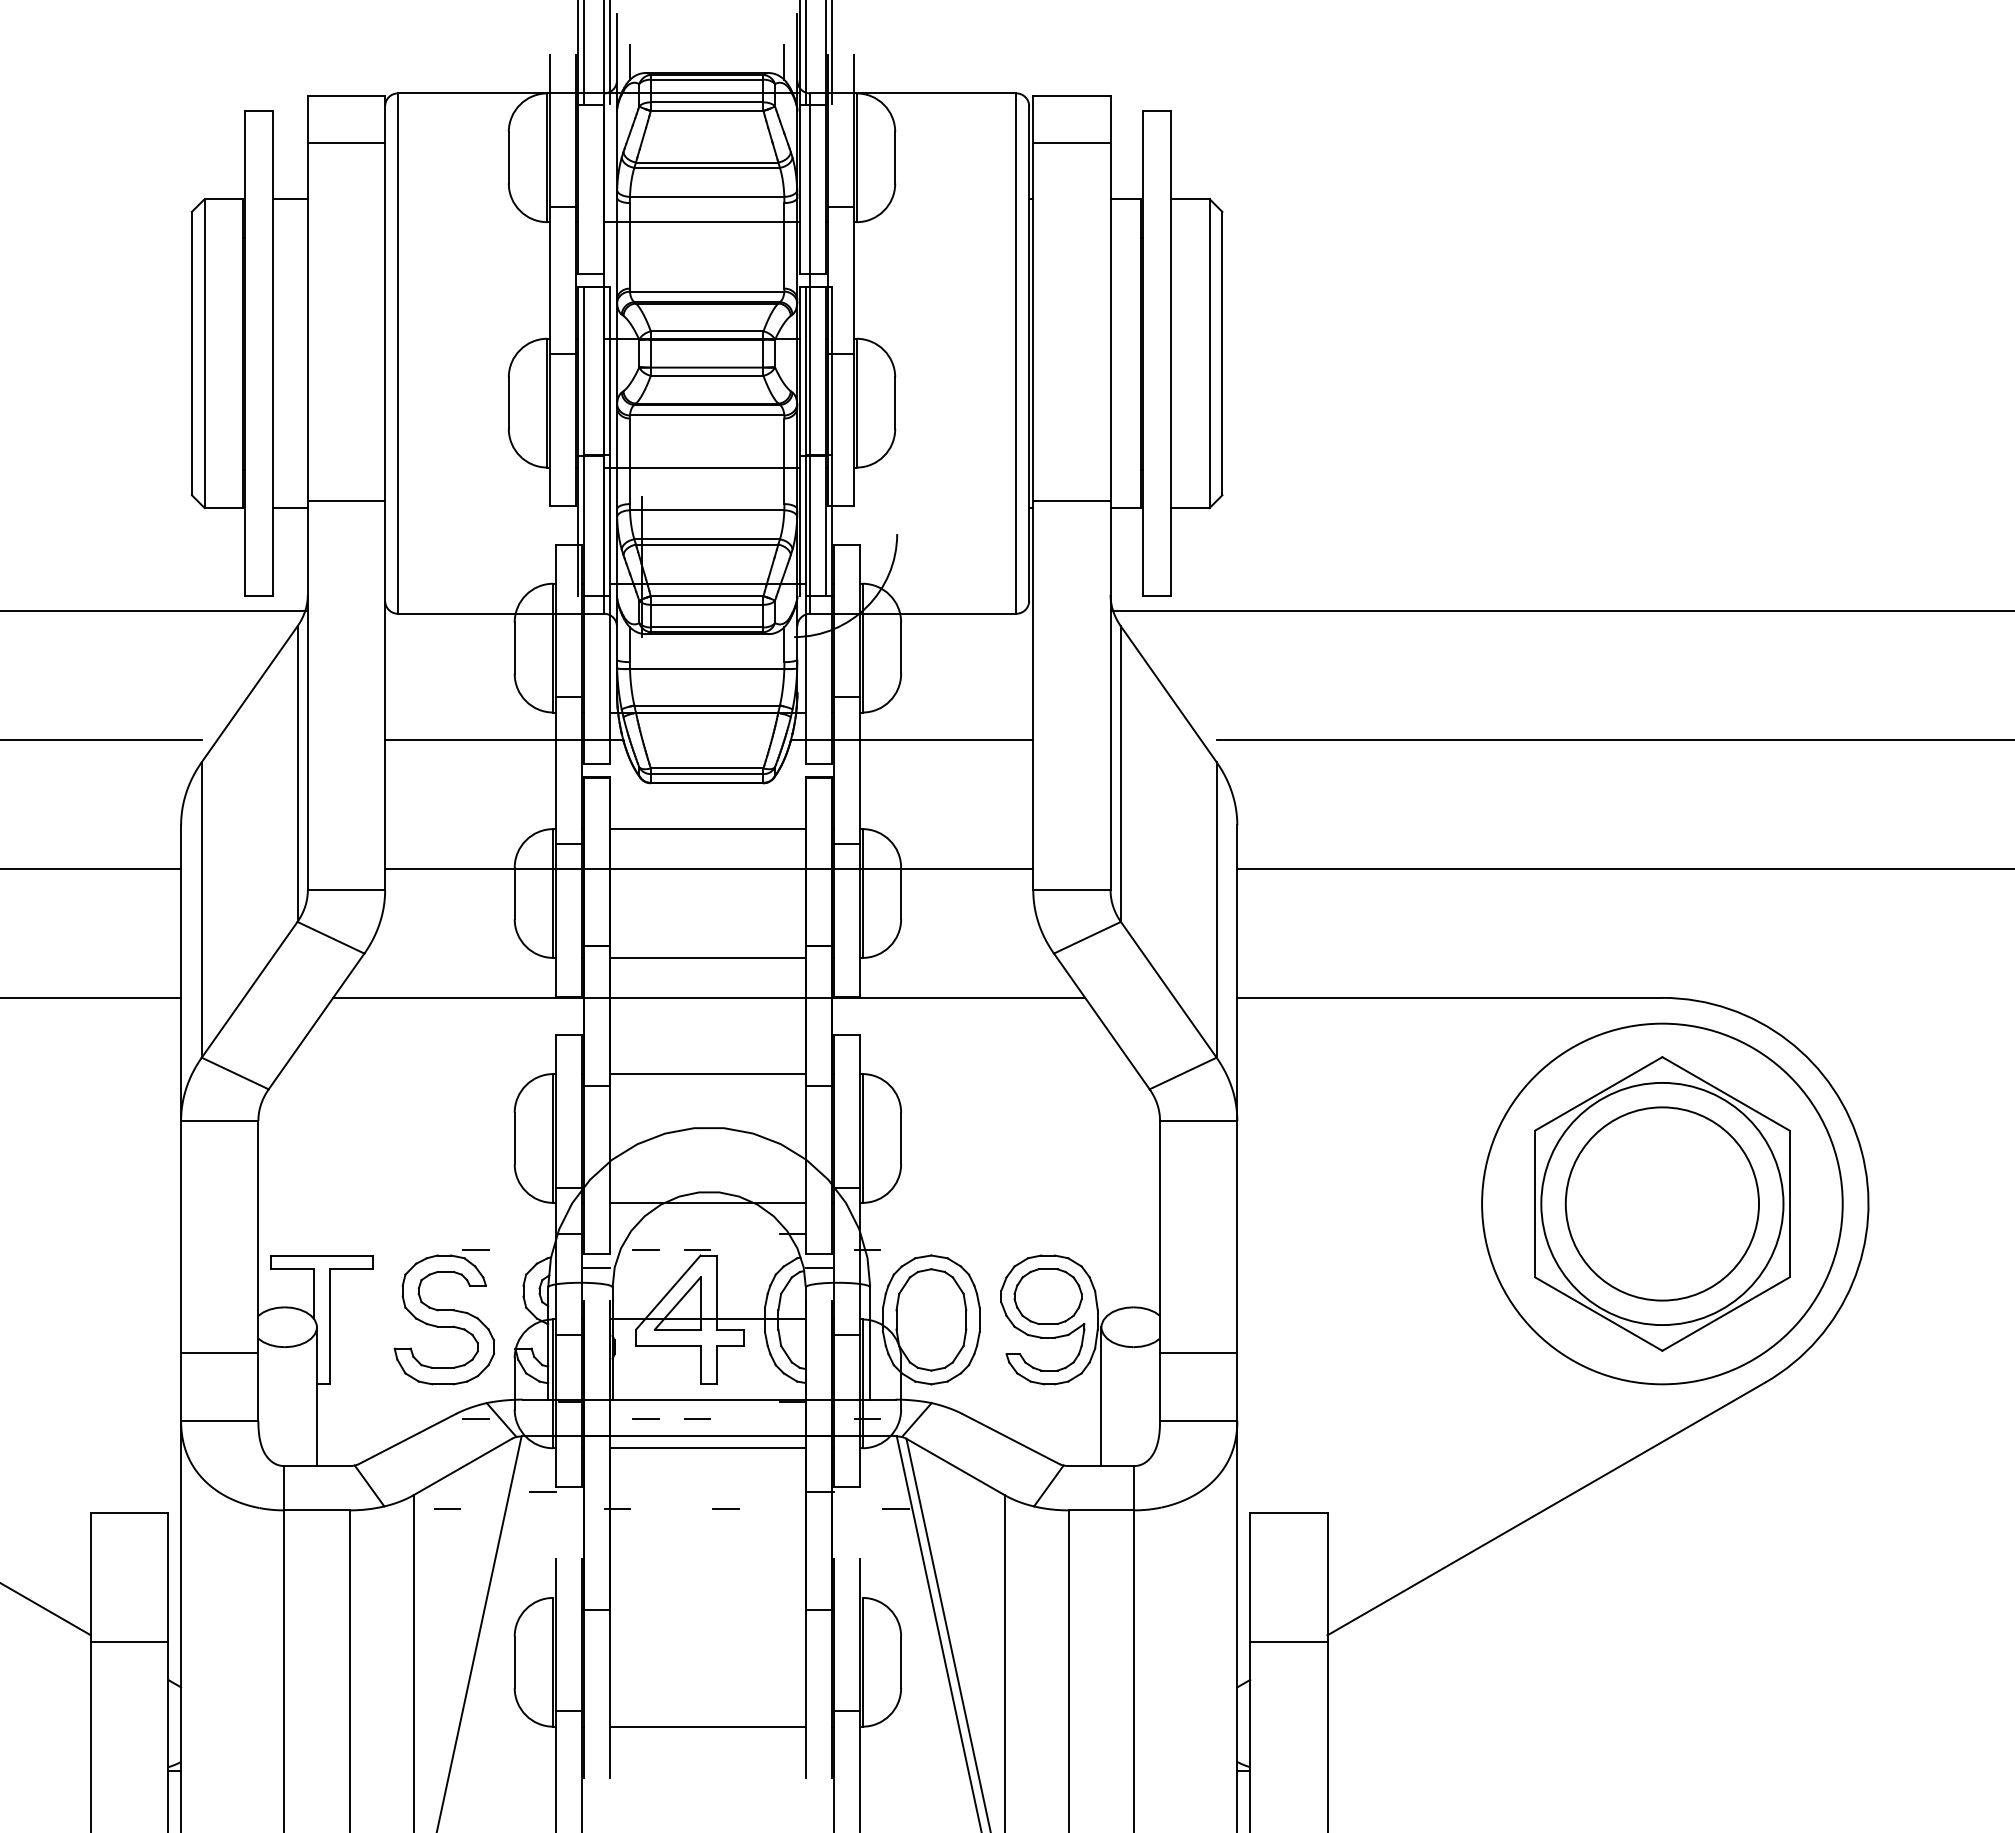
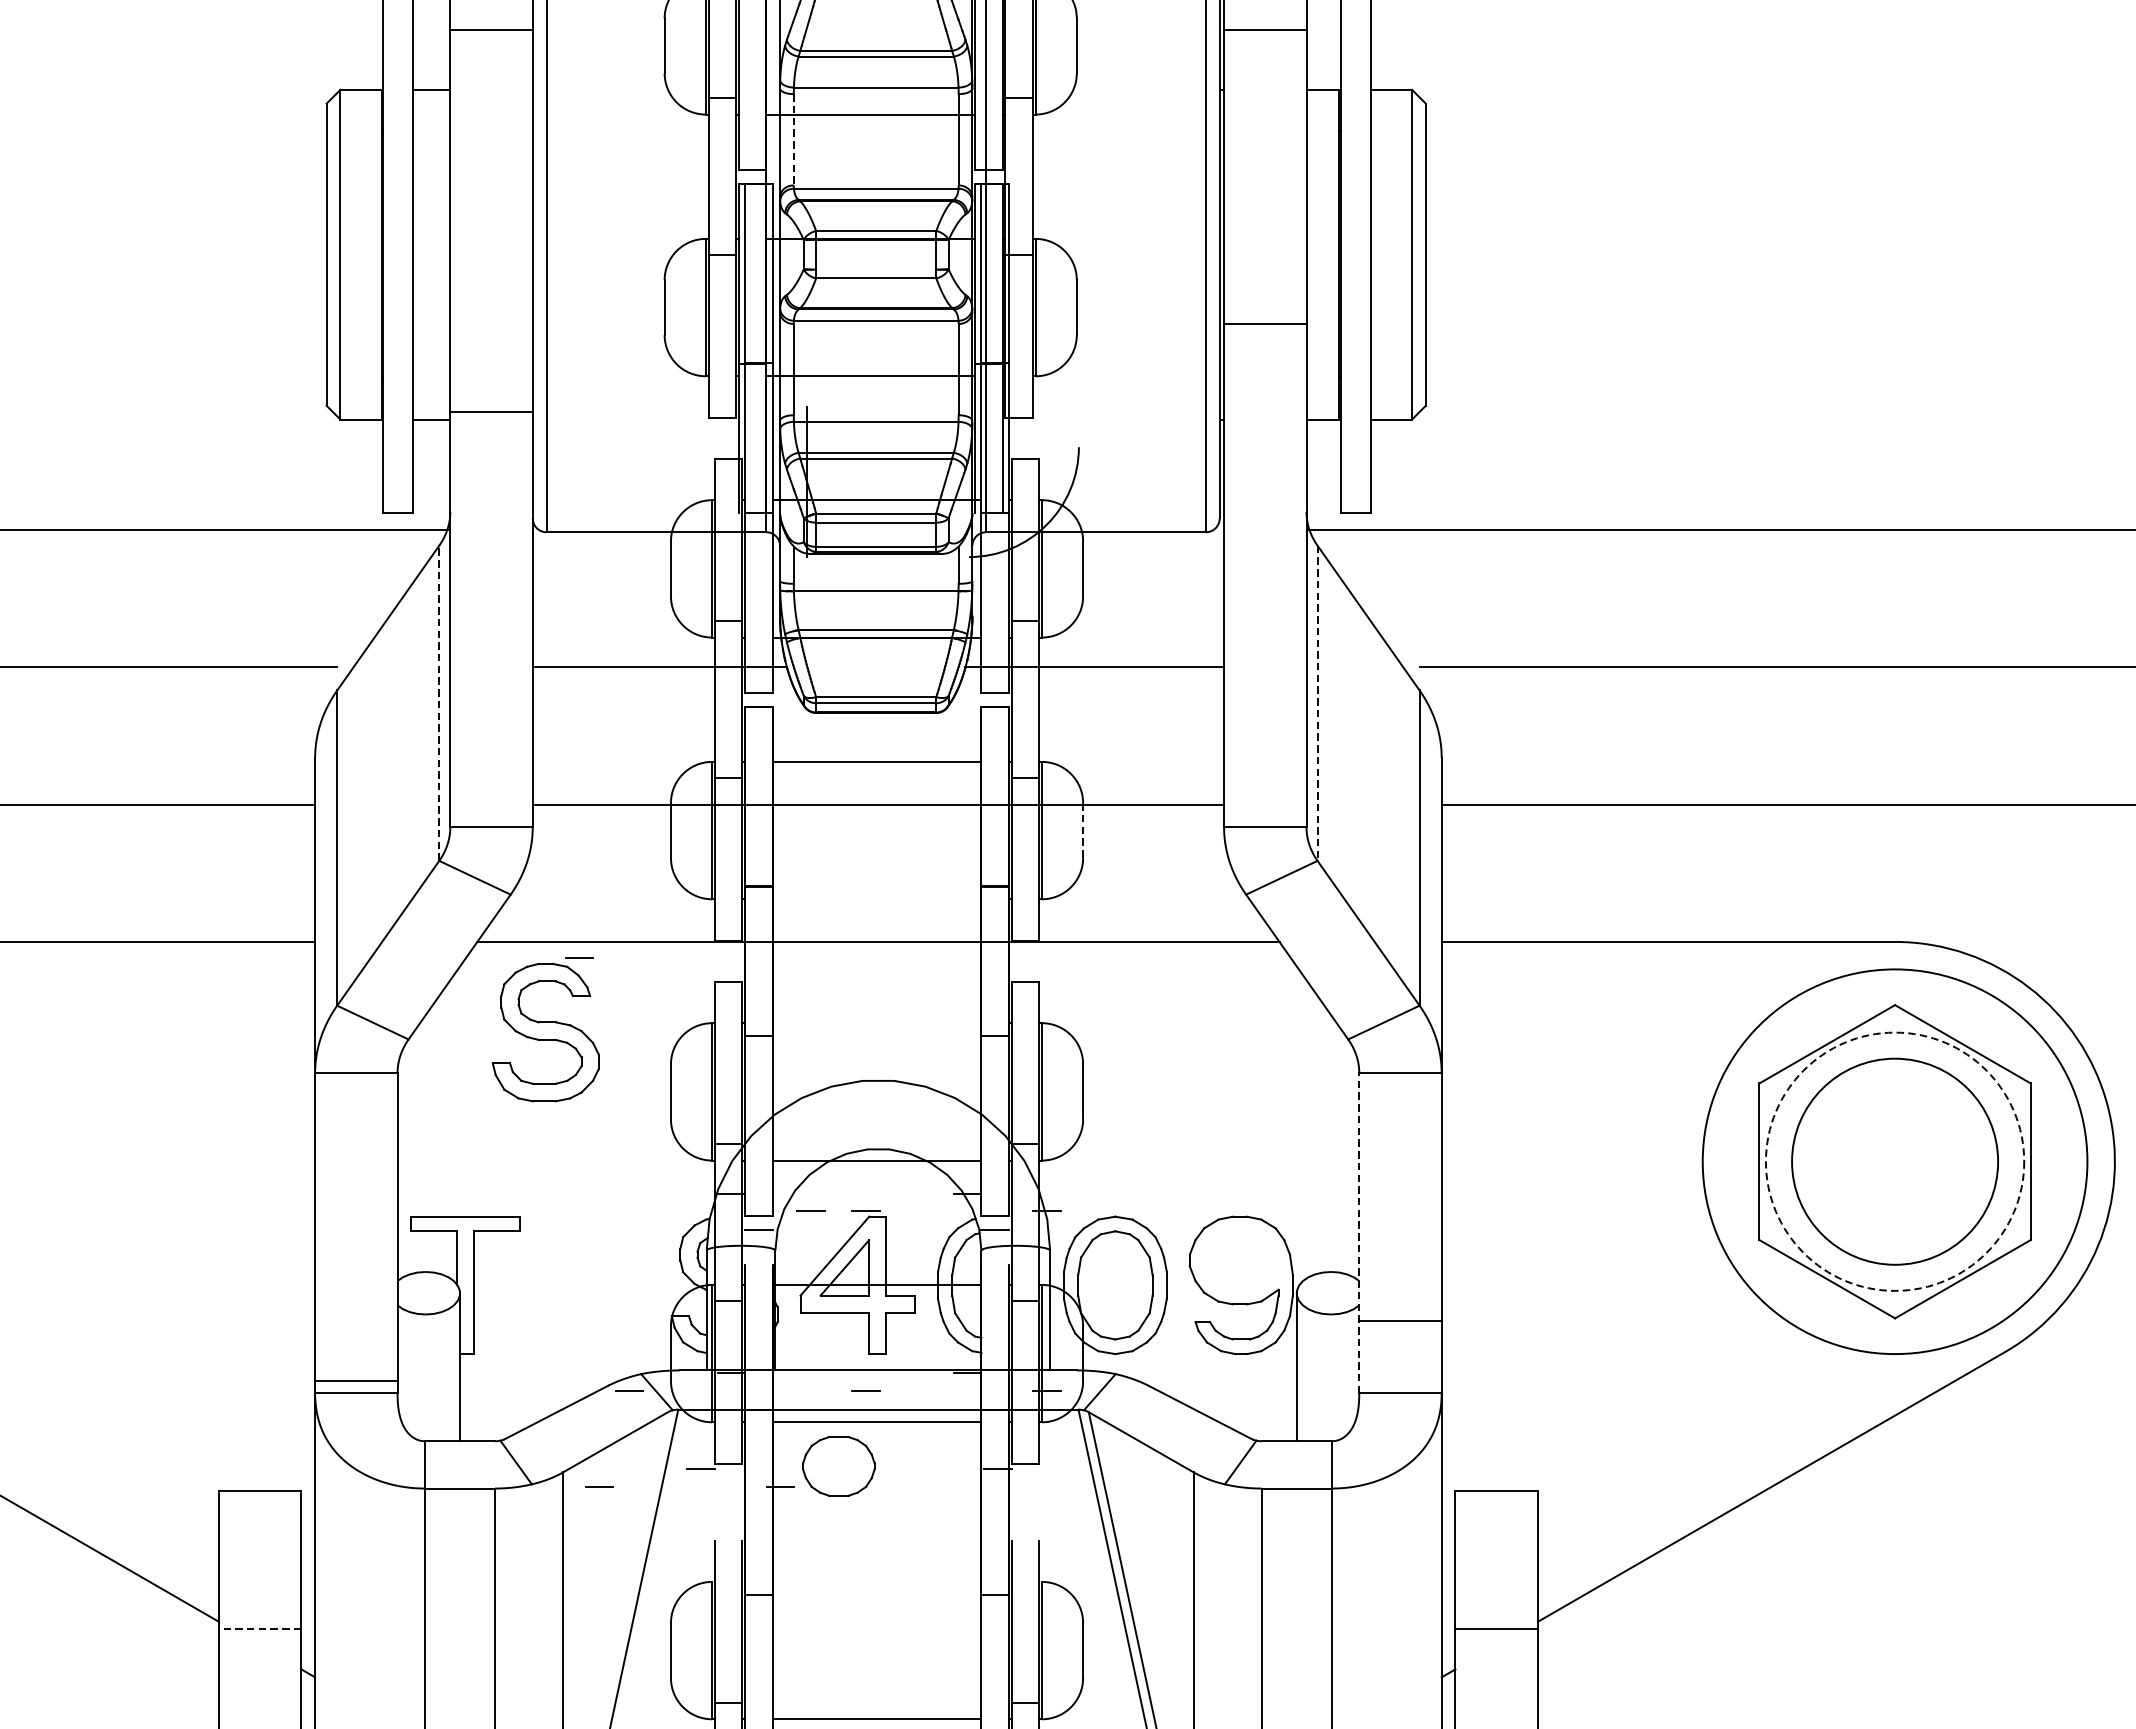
line: (629, 245) -> (793, 139), solid -> dashed
line: (706, 367) -> (875, 269), removed
line: (1071, 501) -> (1264, 323), moved
line: (297, 774) -> (439, 703), solid -> dashed
line: (1120, 774) -> (1317, 703), solid -> dashed
line: (901, 893) -> (1083, 830), solid -> dashed
line: (707, 957) -> (876, 898), removed
line: (707, 1074) -> (876, 1023), removed
circle: (1662, 1203) -> (1895, 1161), solid -> dashed
line: (1160, 1270) -> (1359, 1232), solid -> dashed
part: (1047, 1296) -> (838, 1466), moved
part: (443, 1317) -> (544, 1030), moved
line: (219, 1353) -> (356, 1380), moved
line: (645, 1418) -> (810, 1390), removed
line: (725, 1508) -> (895, 1486), removed
line: (895, 1508) -> (1077, 1486), removed
line: (129, 1641) -> (260, 1628), solid -> dashed

